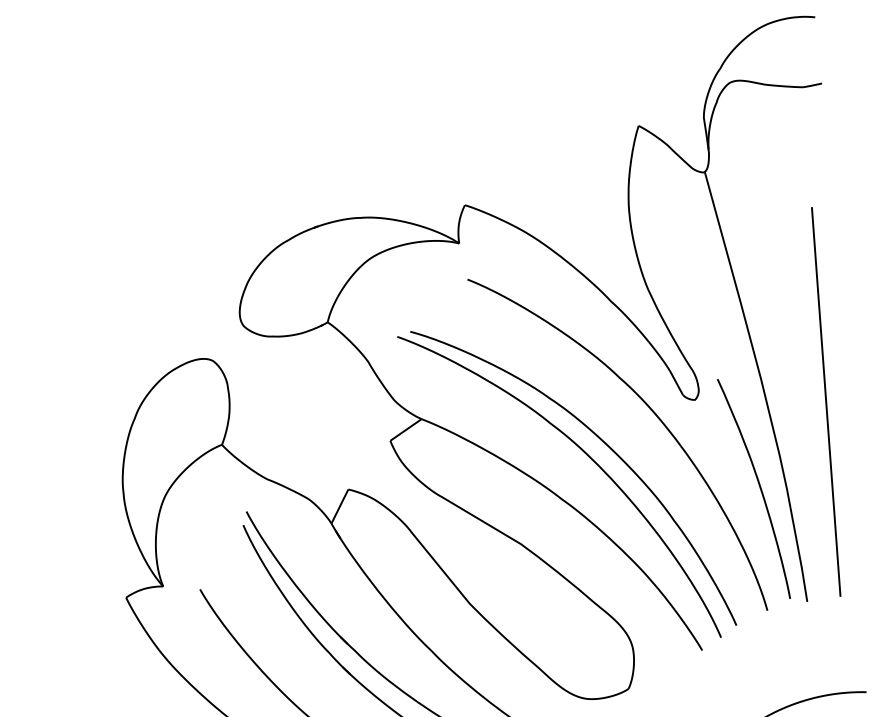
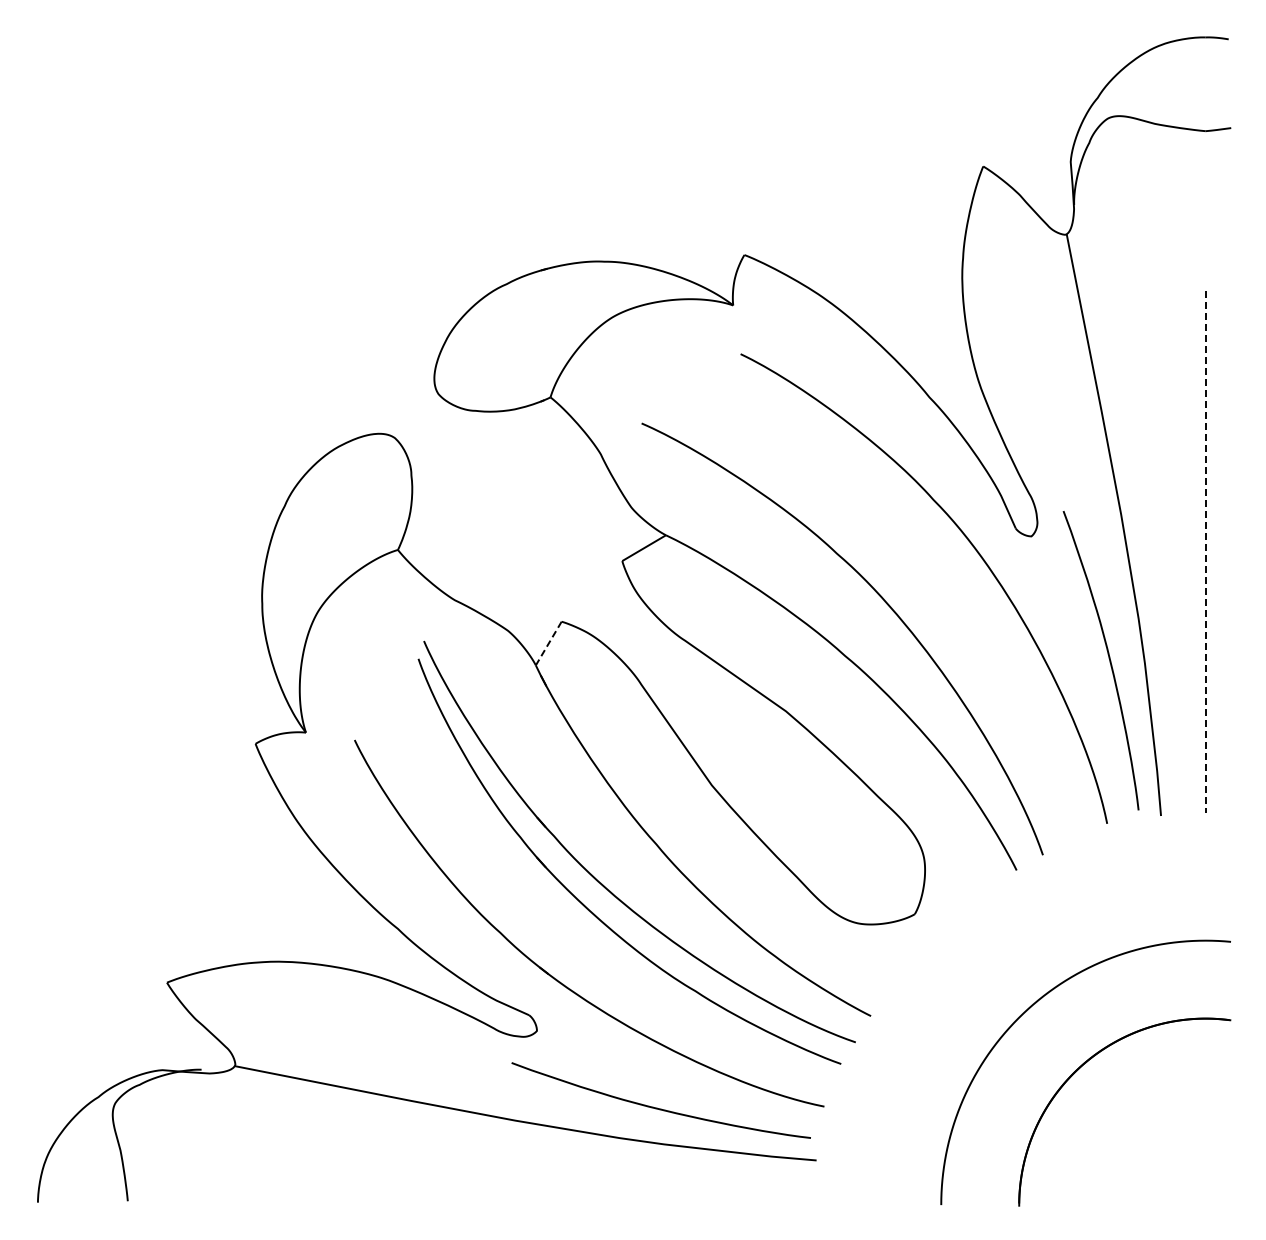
line: (826, 401) -> (1205, 551), solid -> dashed
curve: (603, 442) -> (905, 584), removed
line: (339, 506) -> (548, 643), solid -> dashed

